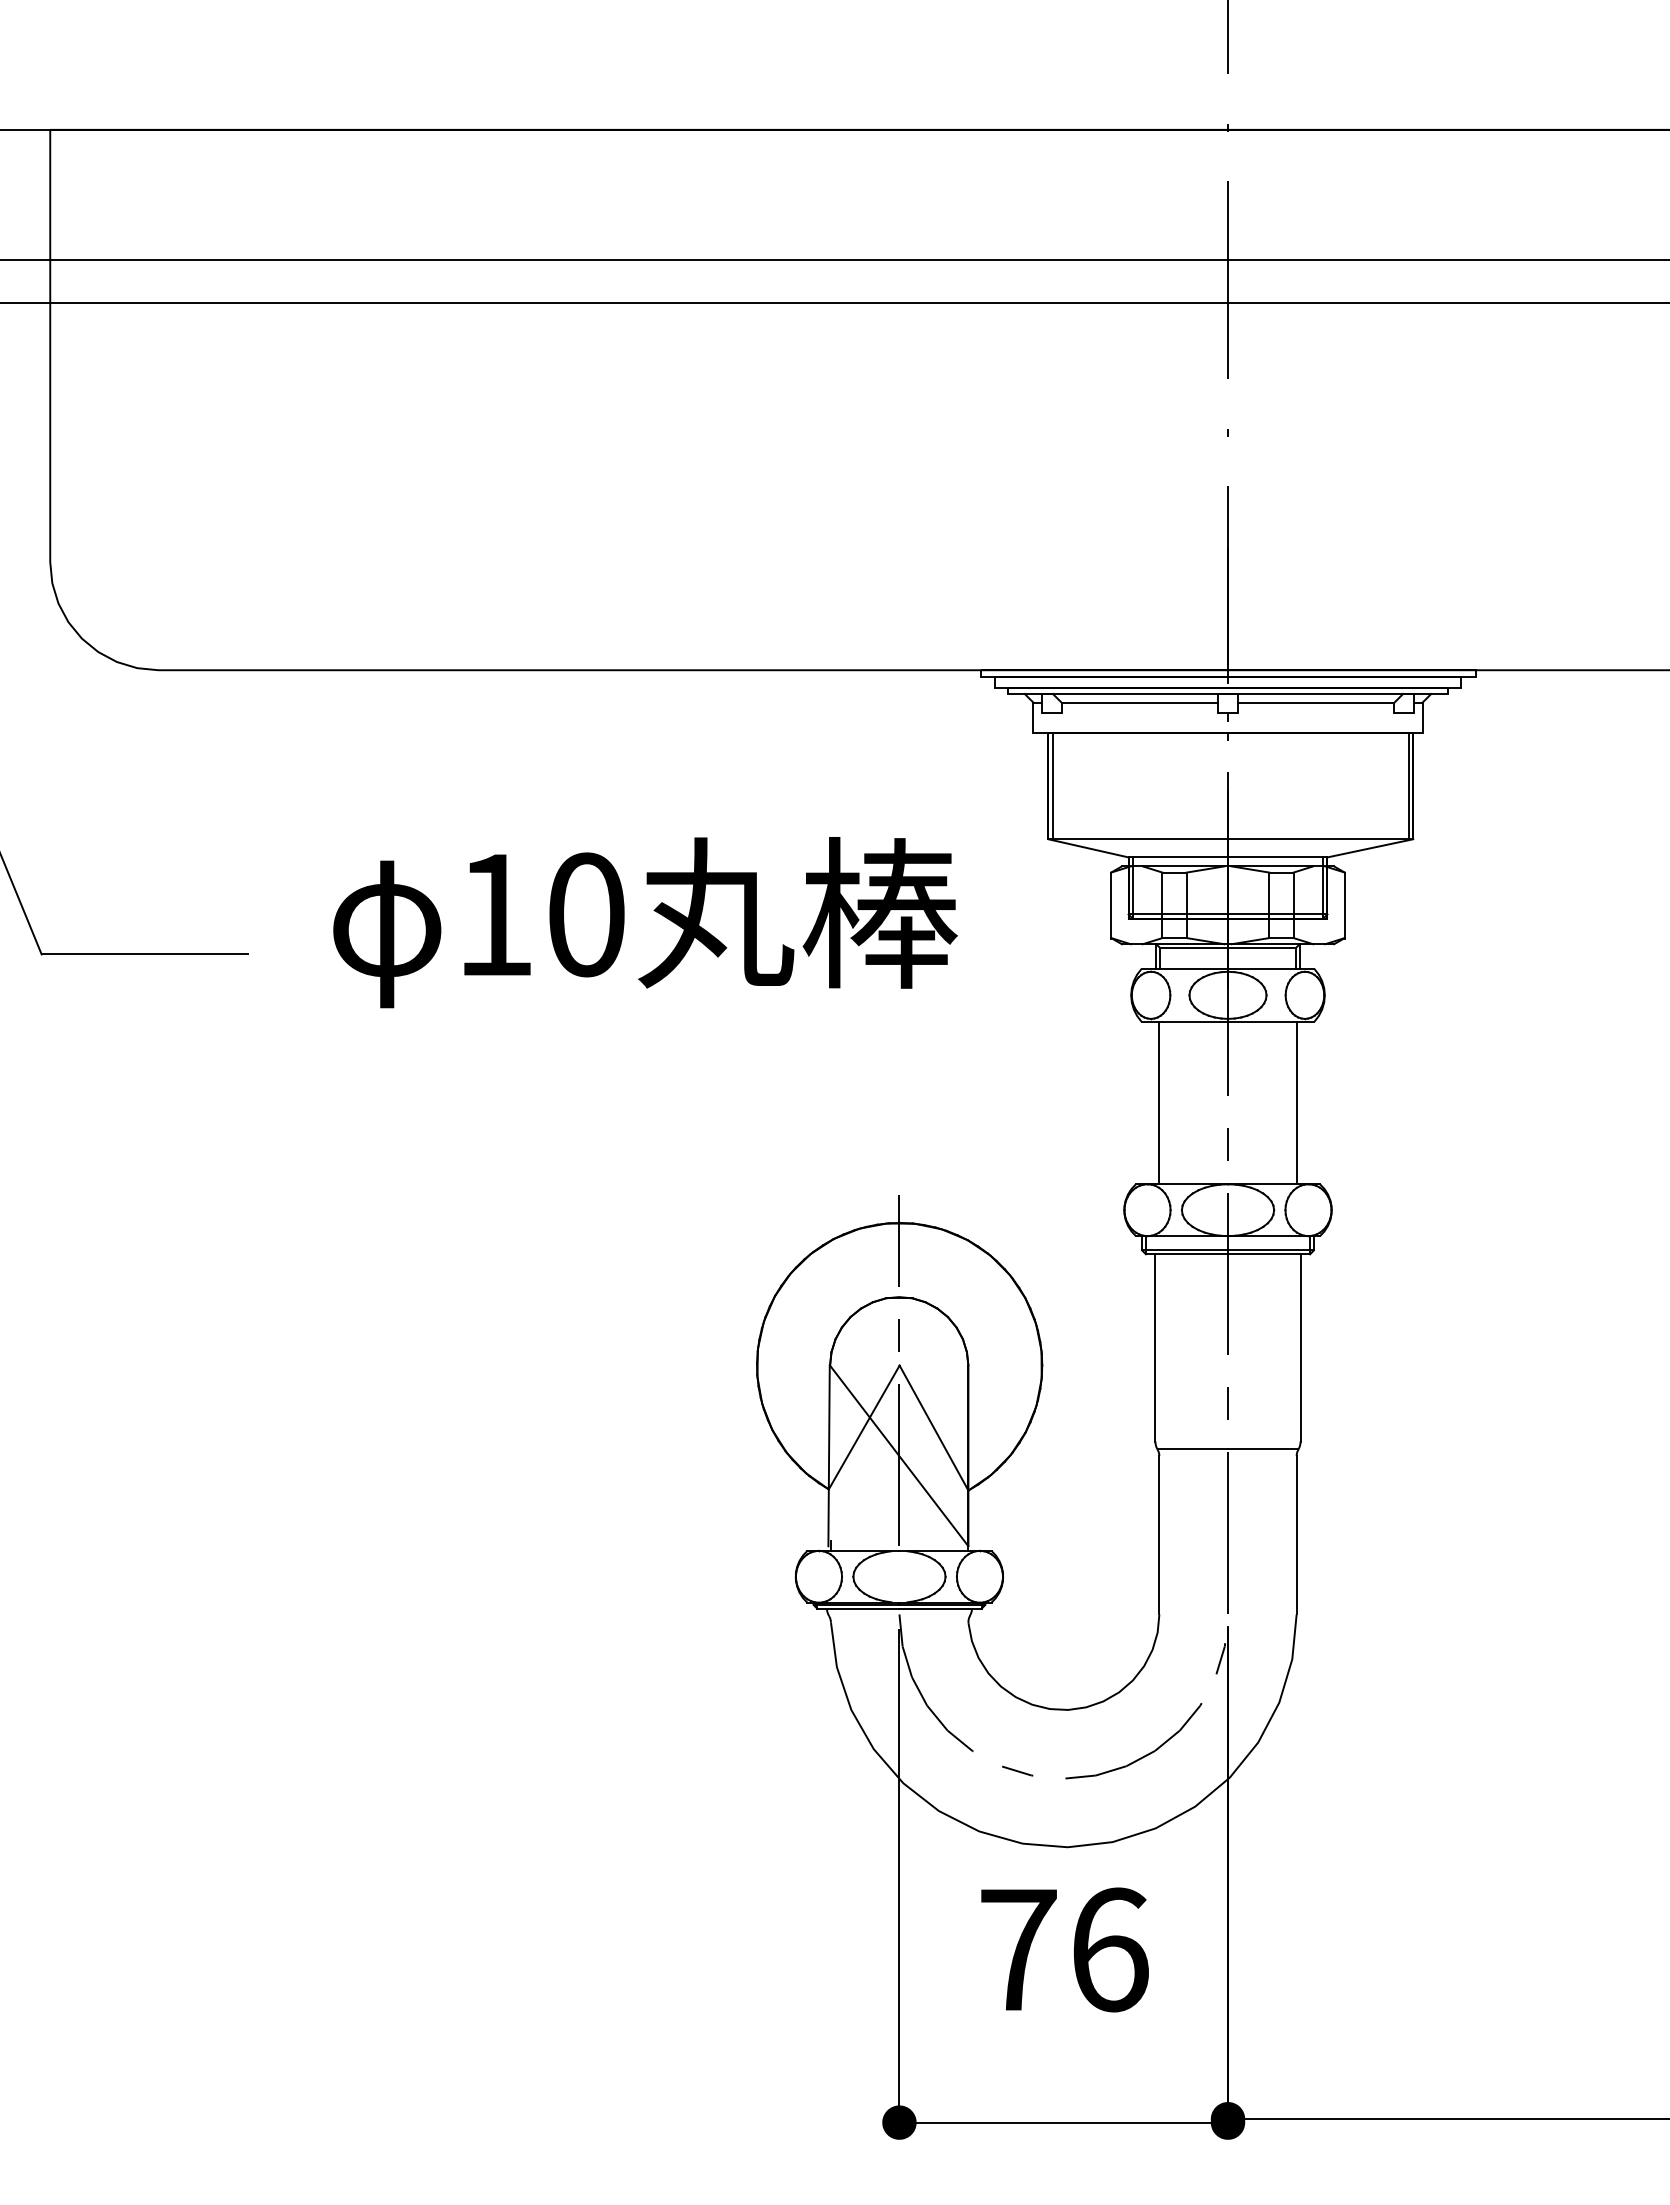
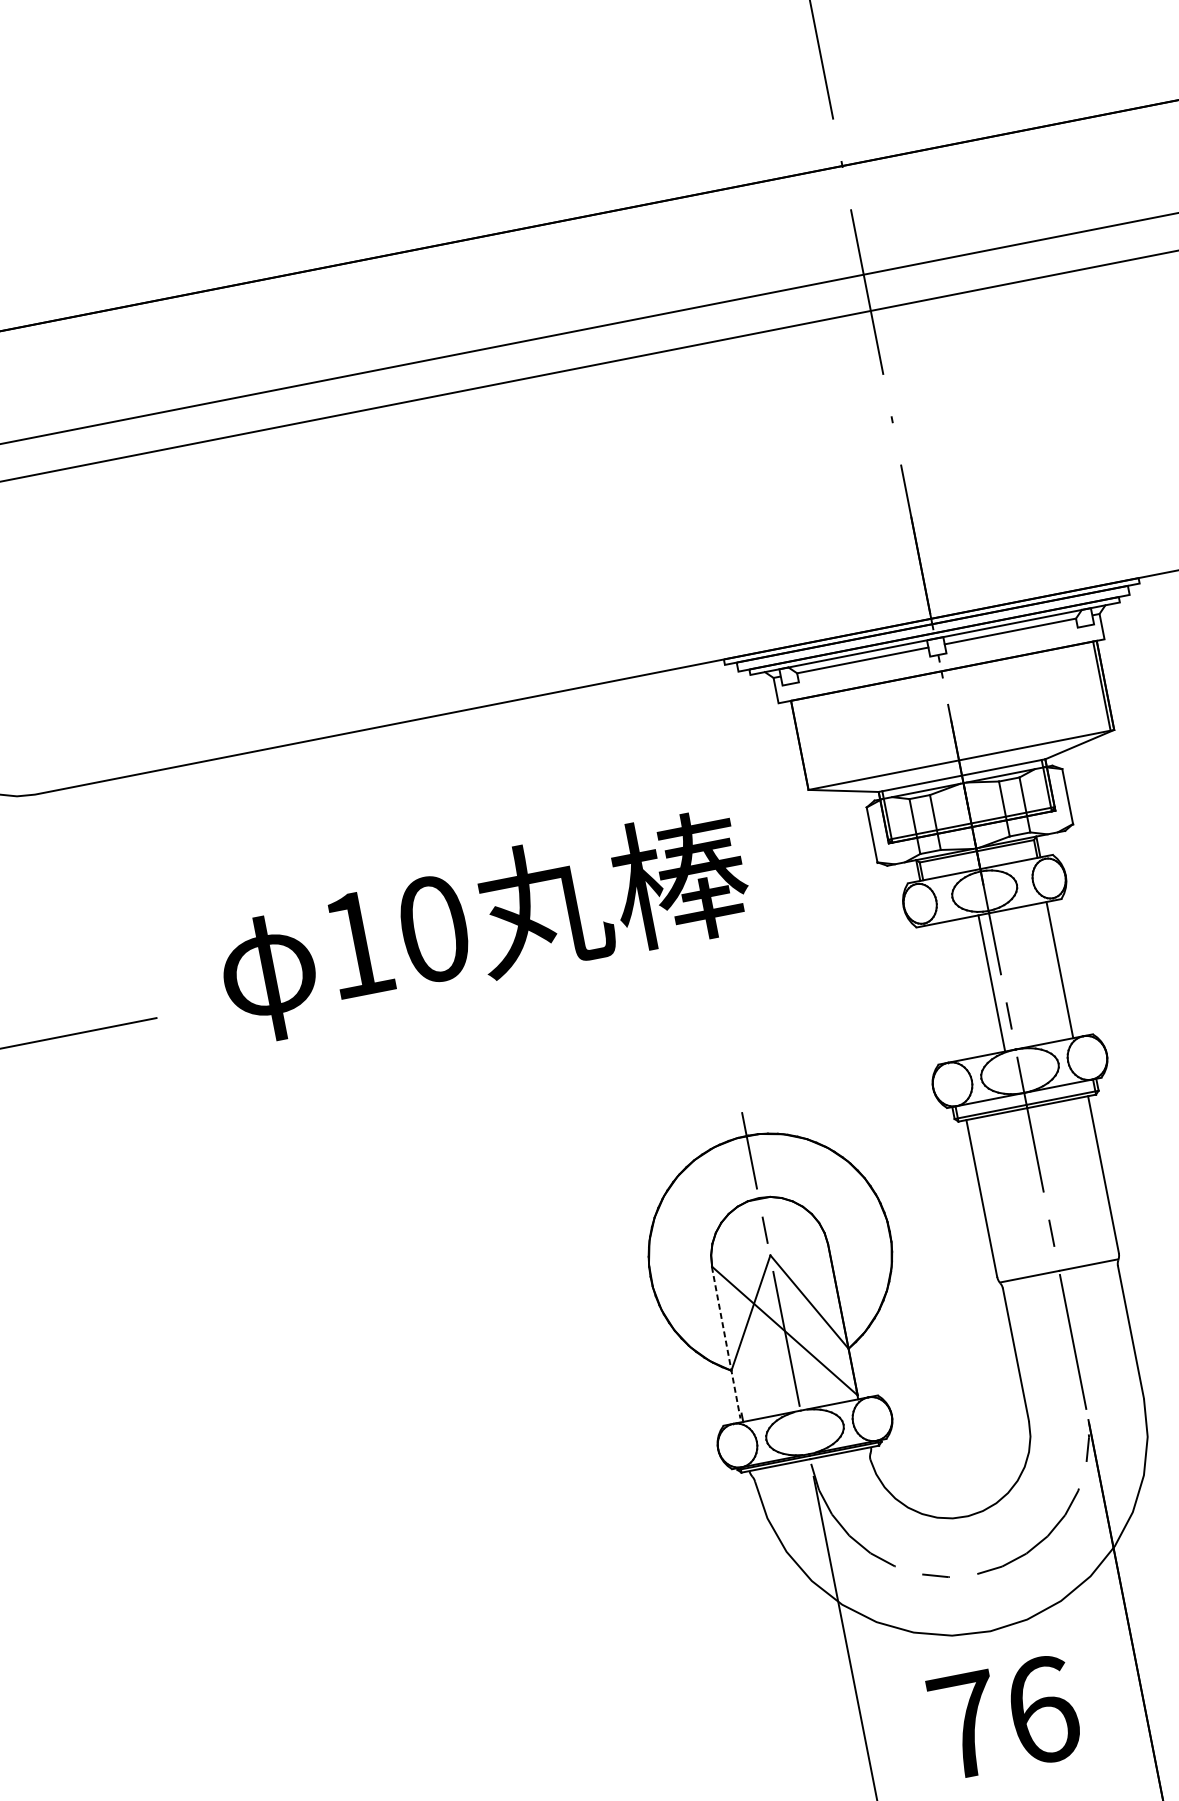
line: (1052, 785) -> (803, 744), removed
line: (1159, 1102) -> (991, 983), moved
line: (829, 1456) -> (726, 1343), solid -> dashed

